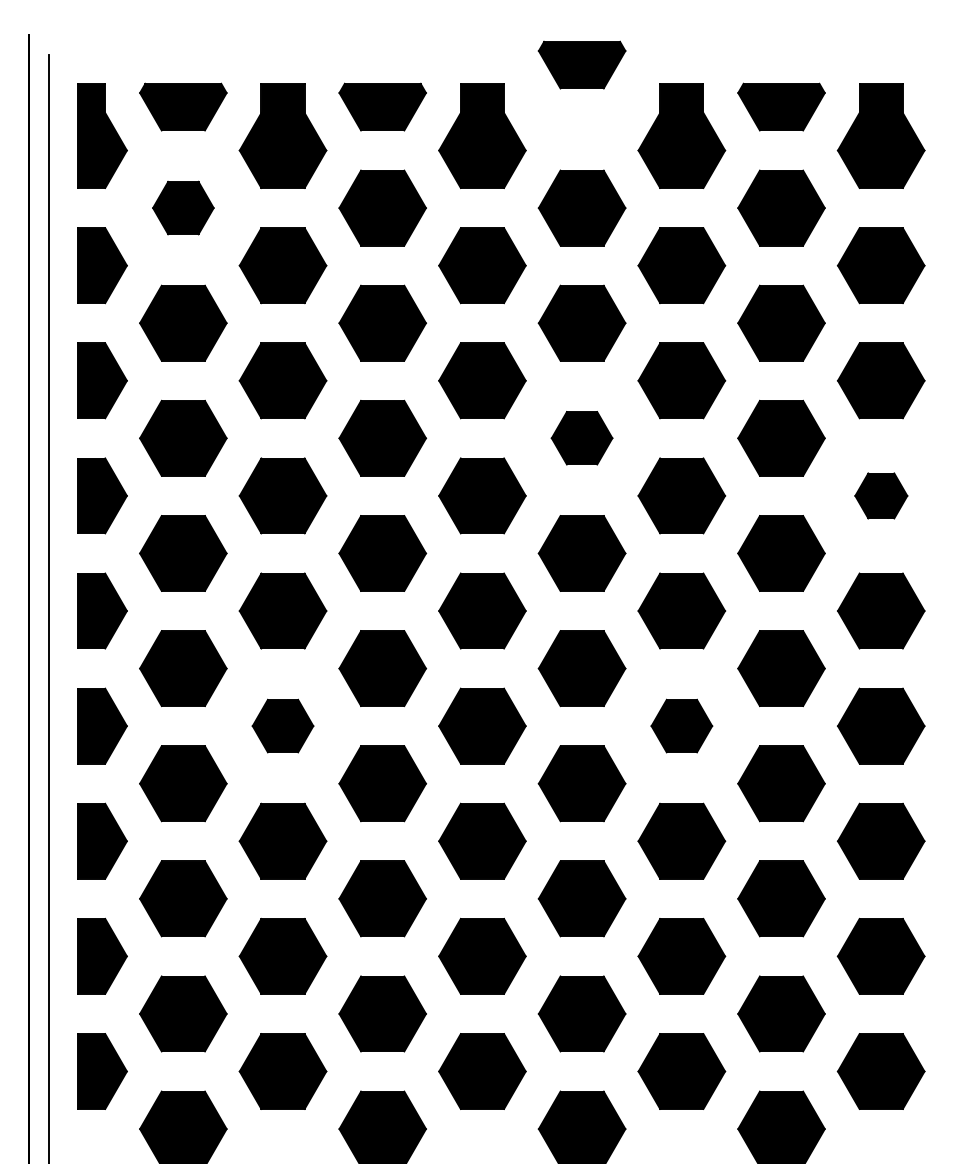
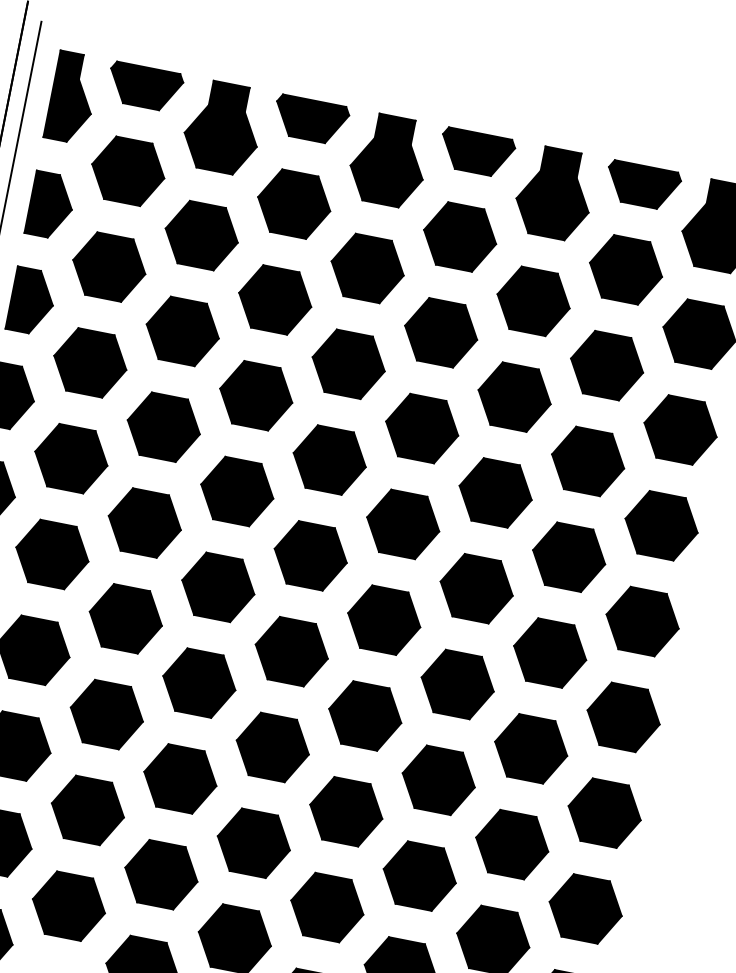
part: (581, 64) -> (476, 152), moved
part: (183, 207) -> (128, 170), size x1.43
part: (581, 437) -> (421, 427), size x1.43
part: (881, 495) -> (661, 525), size x1.67
part: (282, 725) -> (125, 618), size x1.43
part: (681, 725) -> (457, 683), size x1.43

